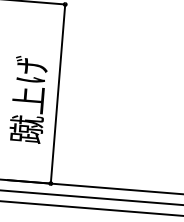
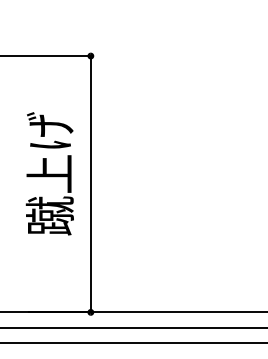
text: (28, 99) -> (49, 173), moved

